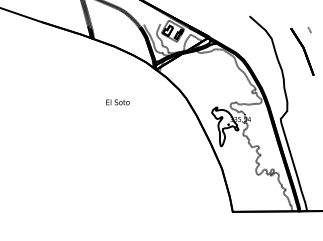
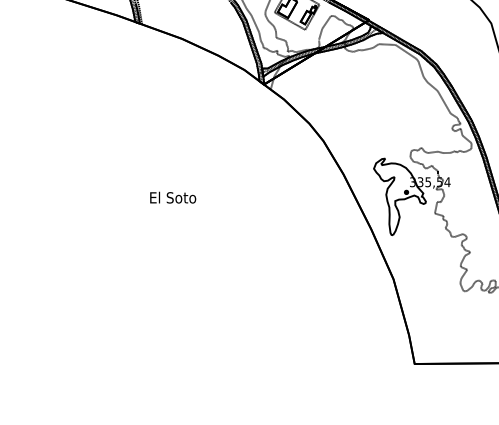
text: (117, 102) -> (172, 198), moved

